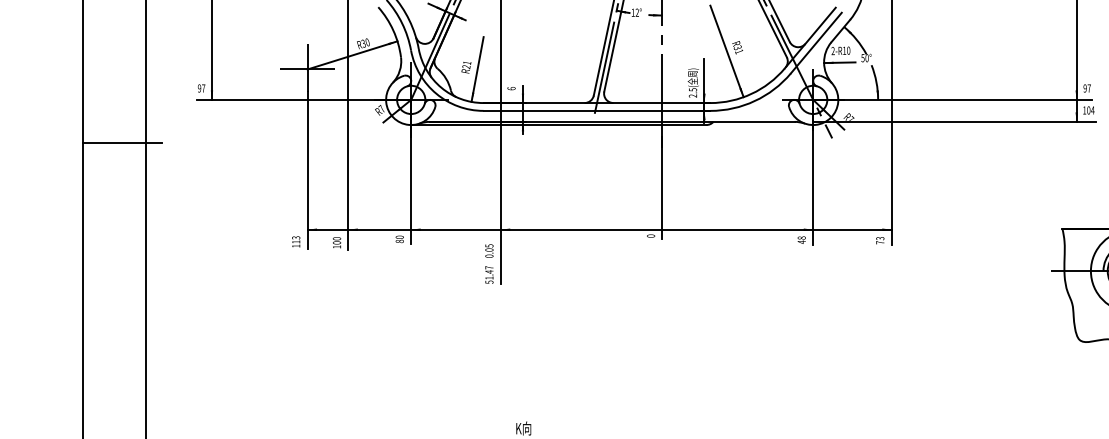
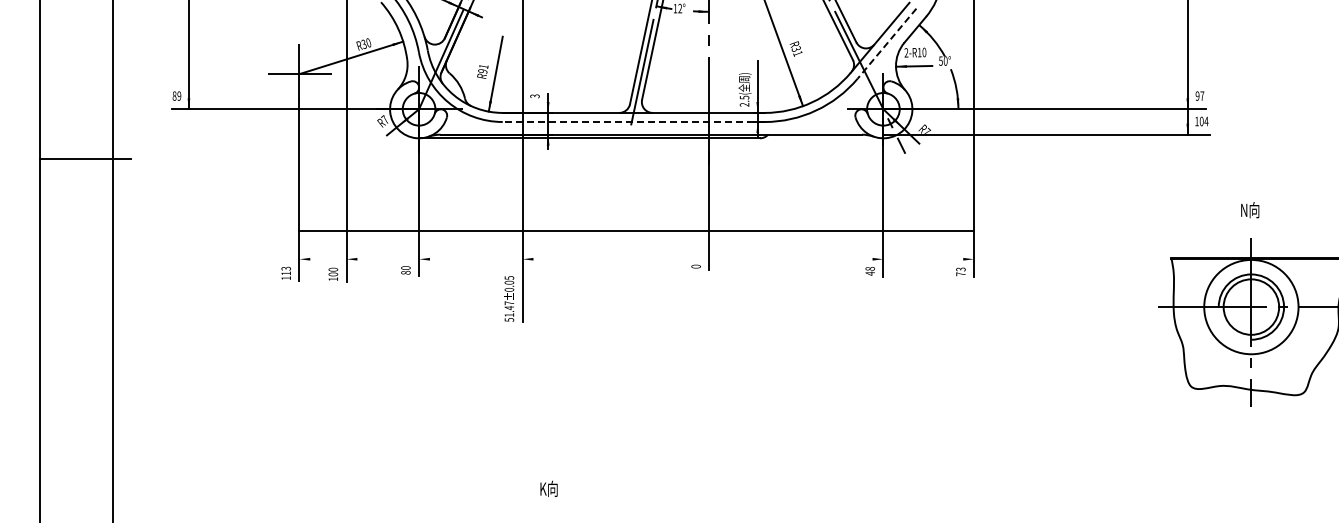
line: (816, 42) -> (887, 43), solid -> dashed
text: (466, 67) -> (482, 71), R21 -> R91
text: (201, 87) -> (176, 95), 97 -> 89
text: (511, 88) -> (534, 96), 6 -> 3
line: (596, 111) -> (633, 122), solid -> dashed
line: (599, 229) -> (636, 231), moved

